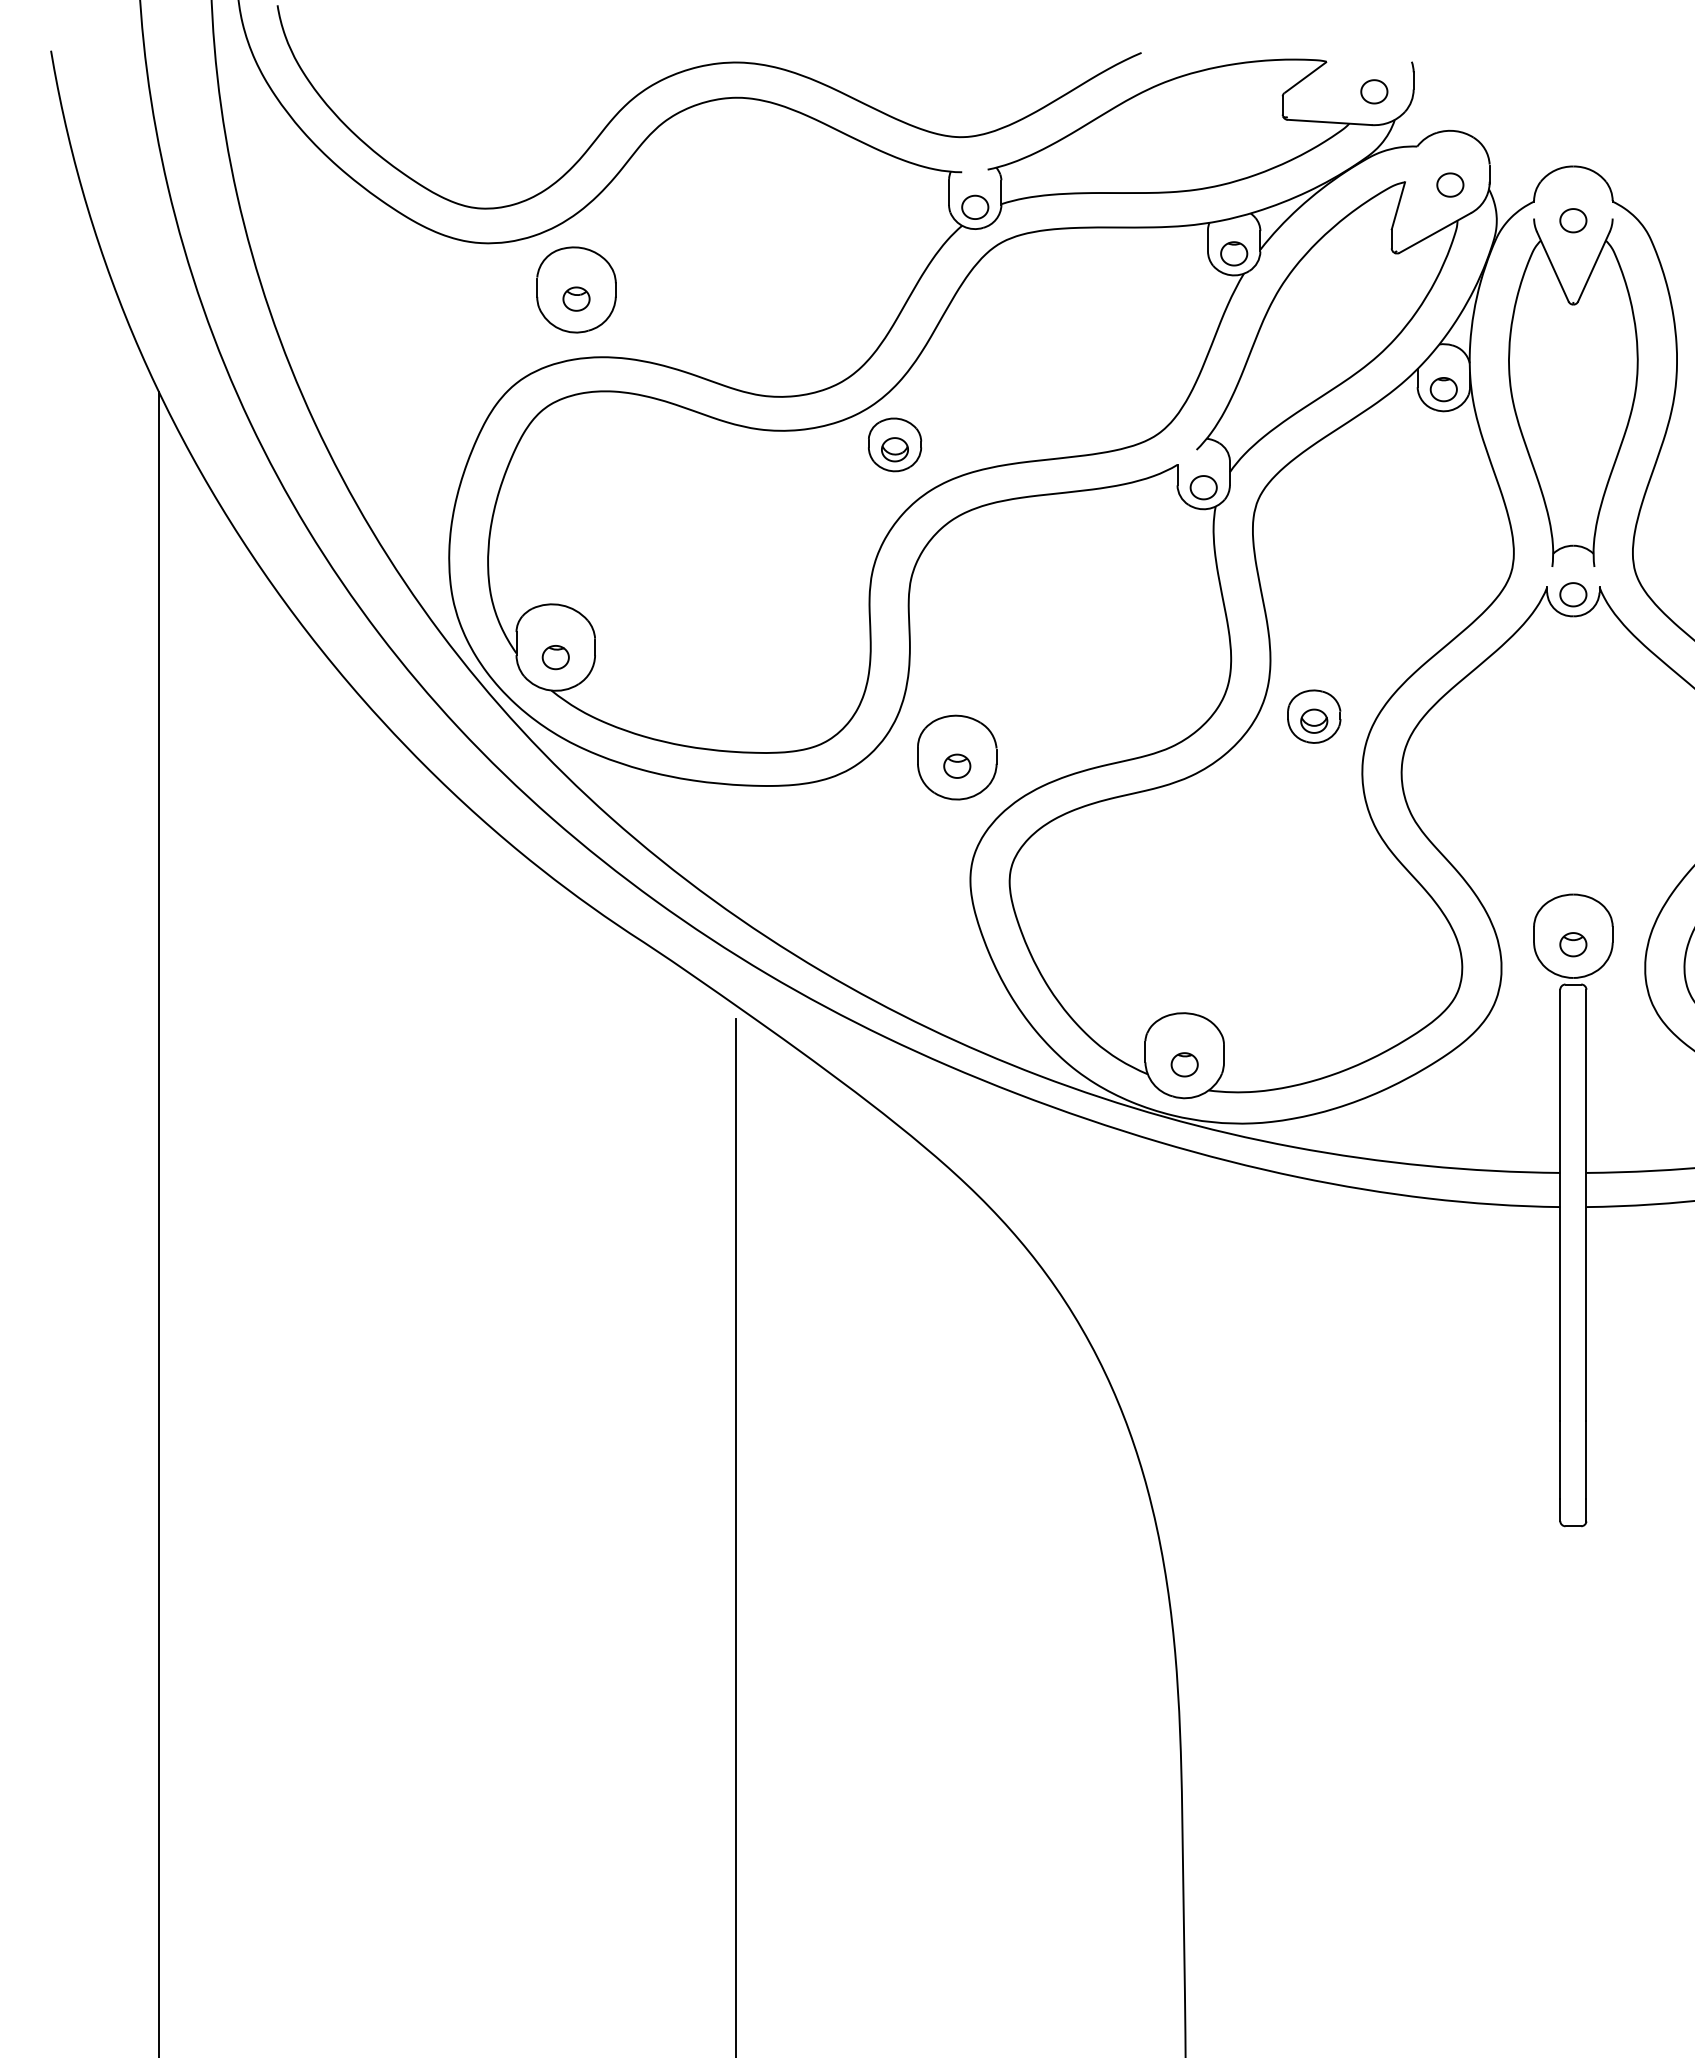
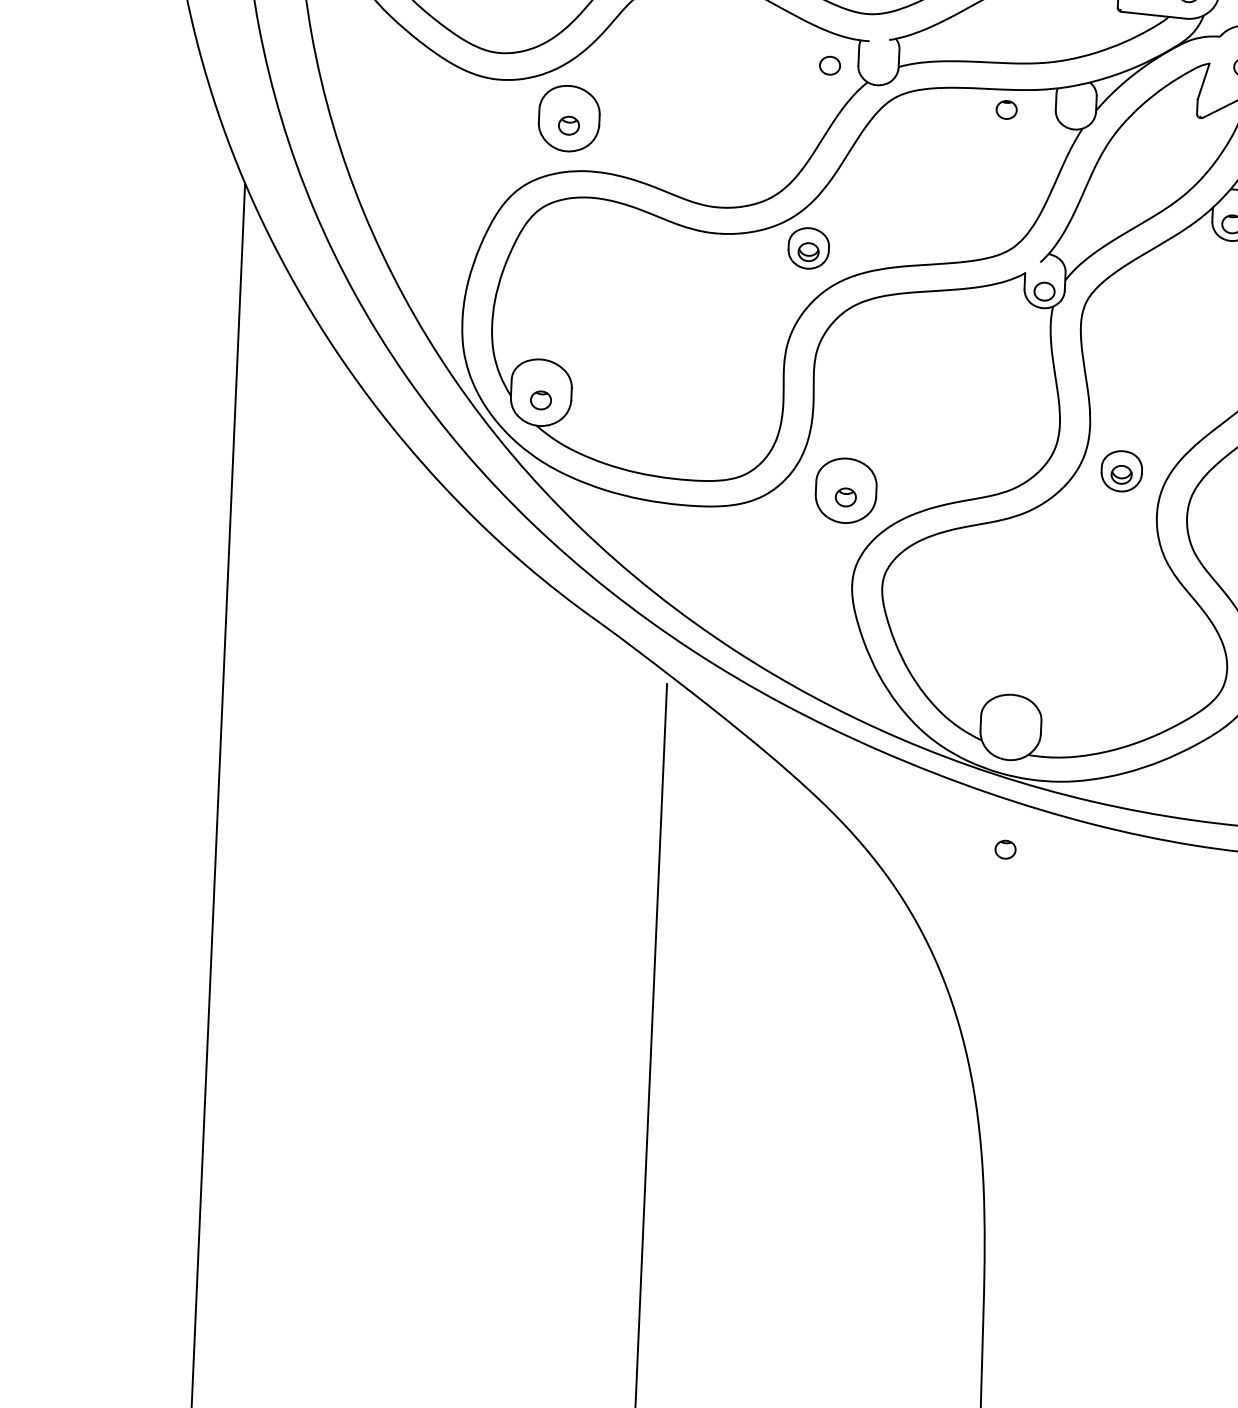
part: (975, 206) -> (830, 65), moved
part: (1234, 253) -> (1006, 109), moved
part: (1184, 1064) -> (1005, 849), moved

